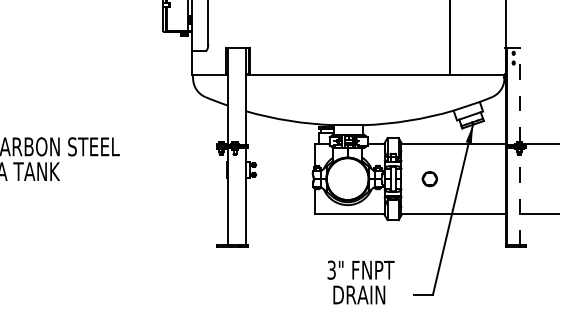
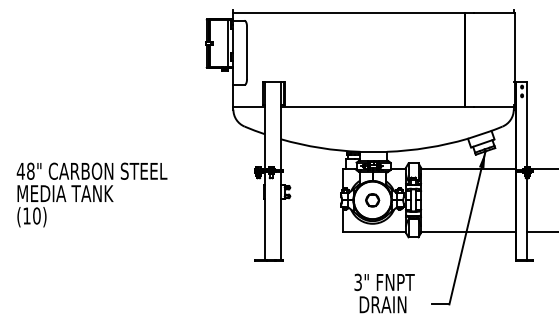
line: (519, 94) -> (527, 124), dashed -> solid
part: (429, 179) -> (372, 200), moved
line: (519, 200) -> (527, 219), dashed -> solid

